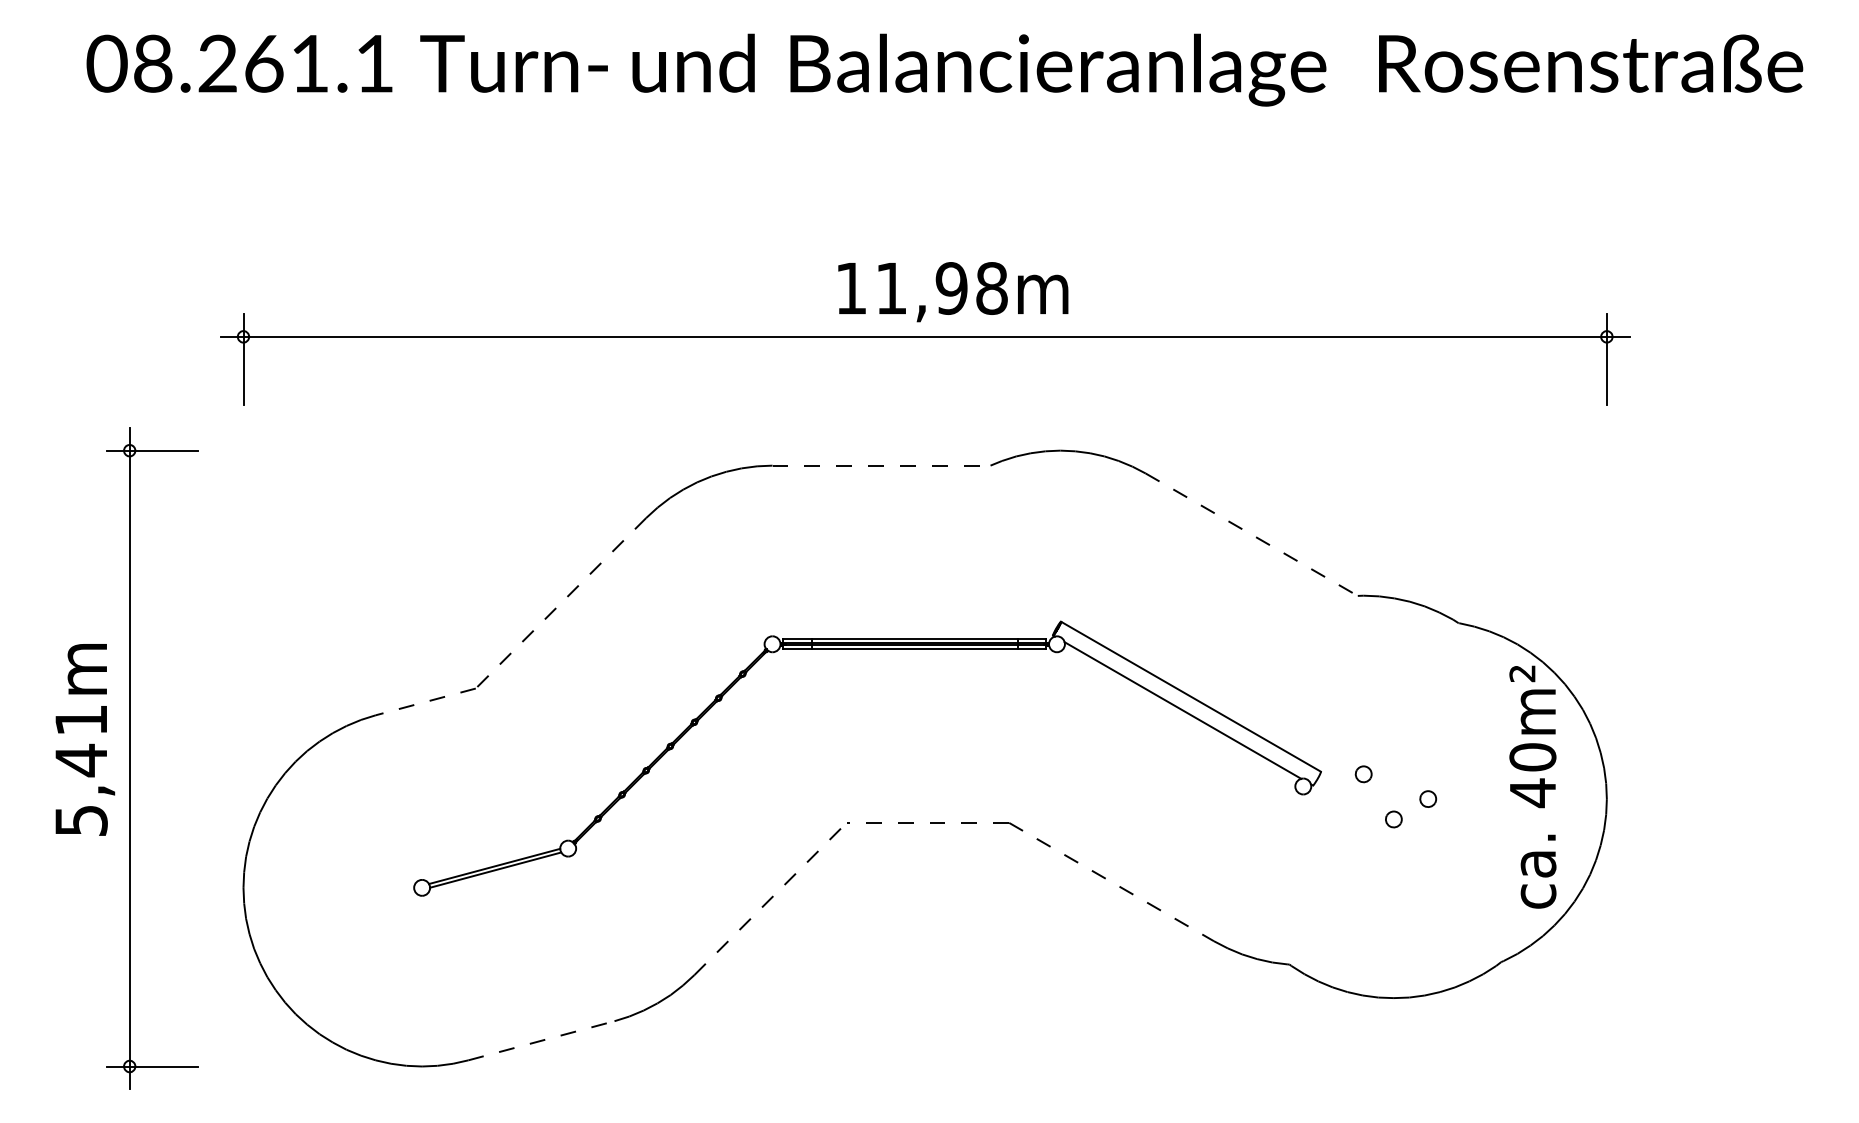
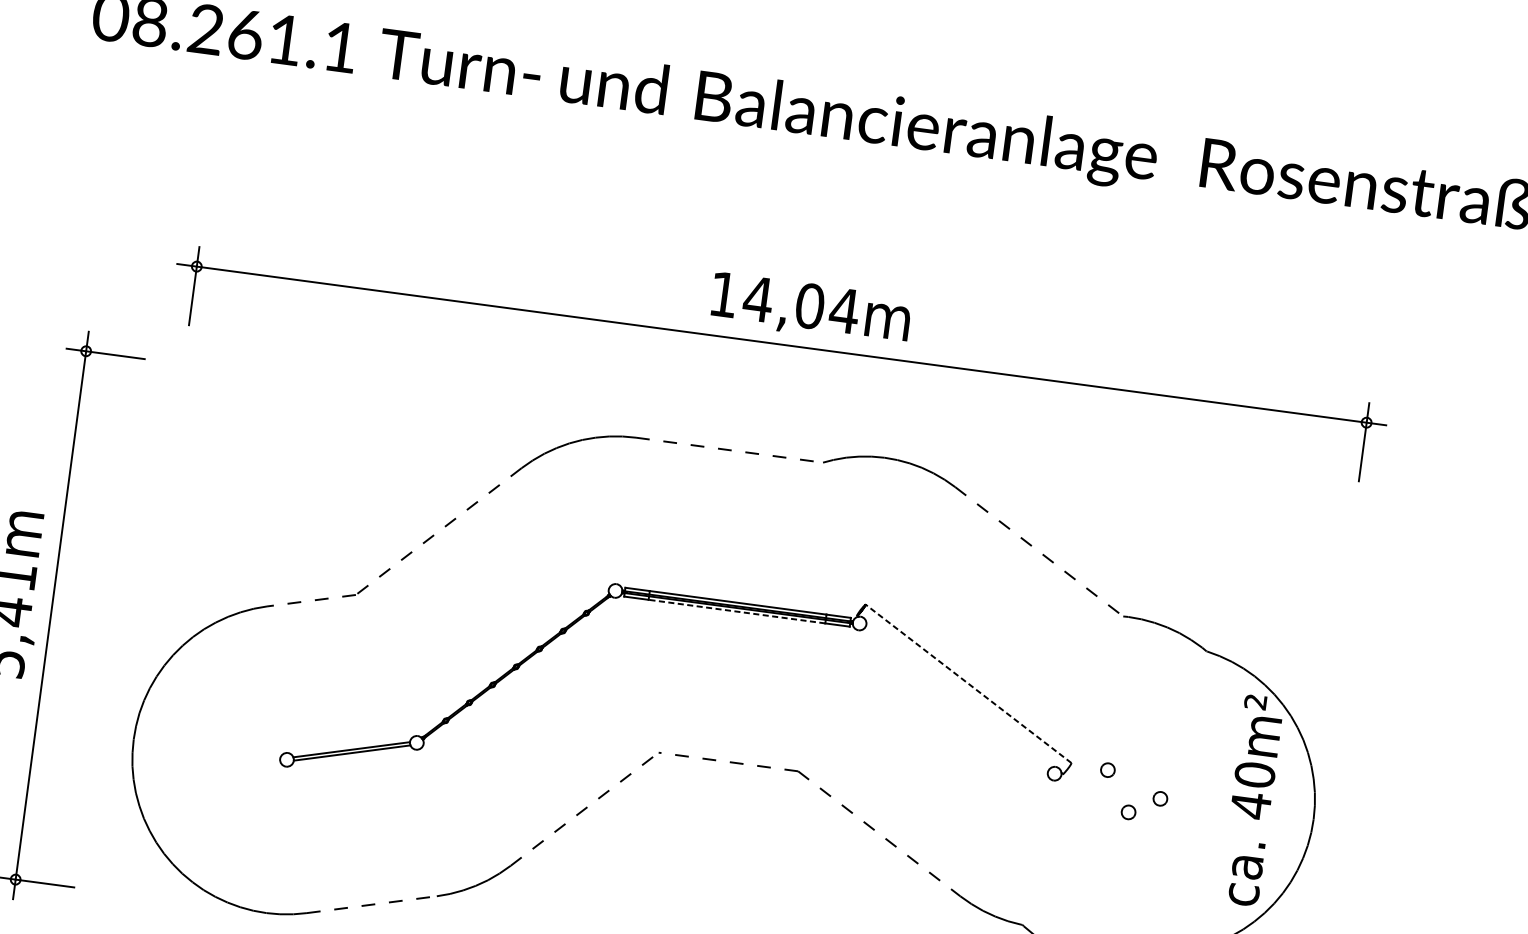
text: (941, 288) -> (801, 305), 11,98m -> 14,04m
line: (914, 649) -> (736, 611), solid -> dashed
line: (1190, 696) -> (968, 683), solid -> dashed
line: (1182, 710) -> (959, 694), removed

